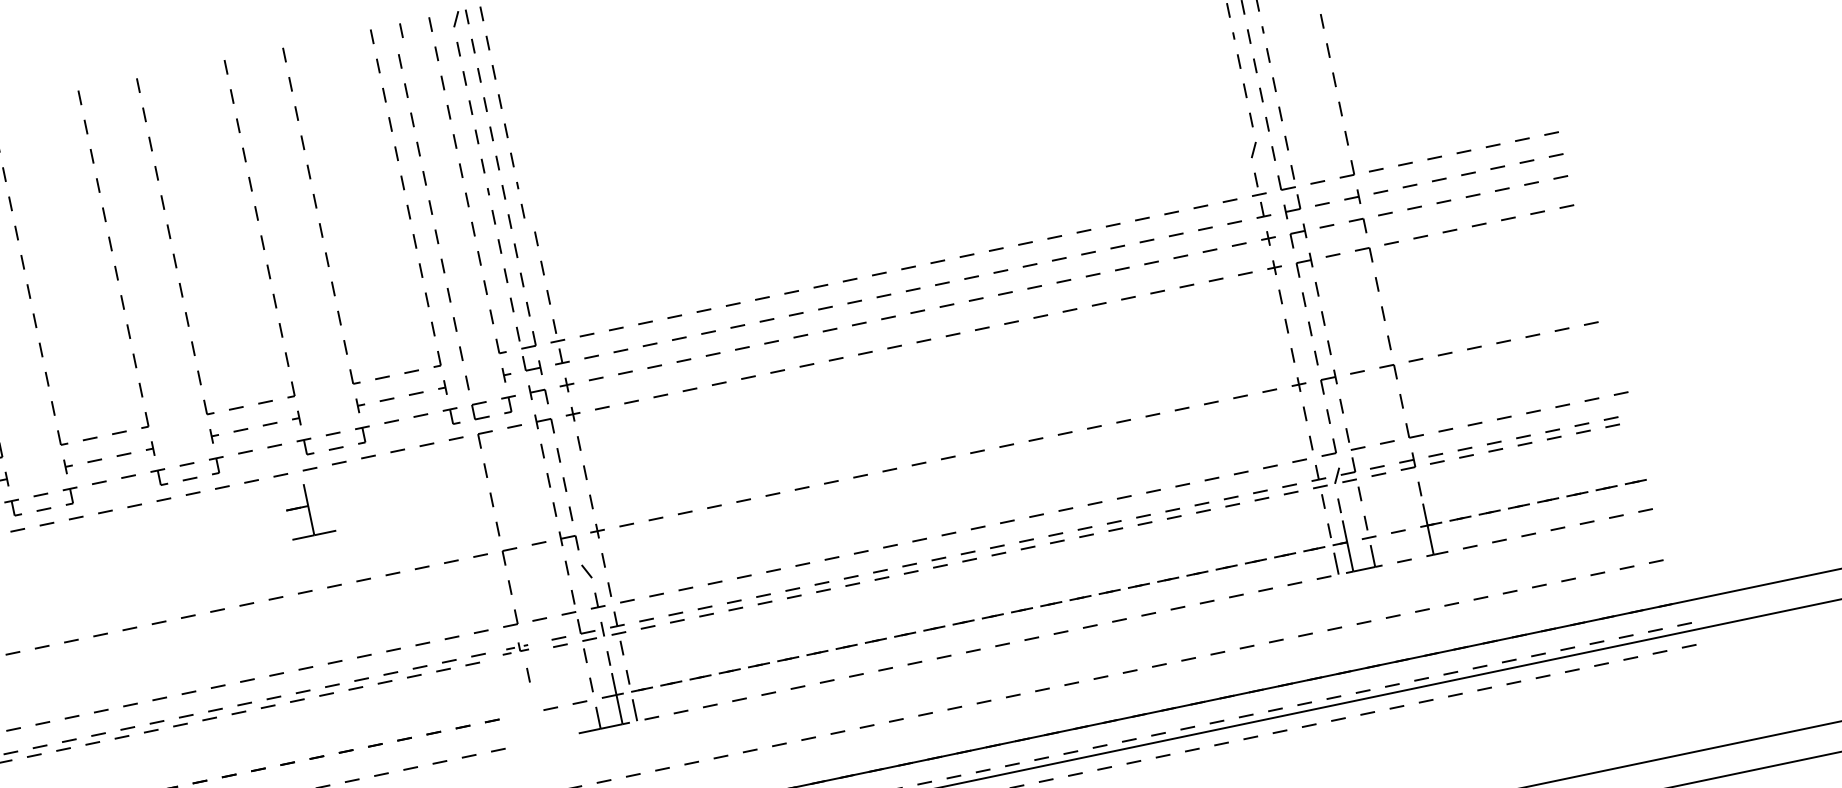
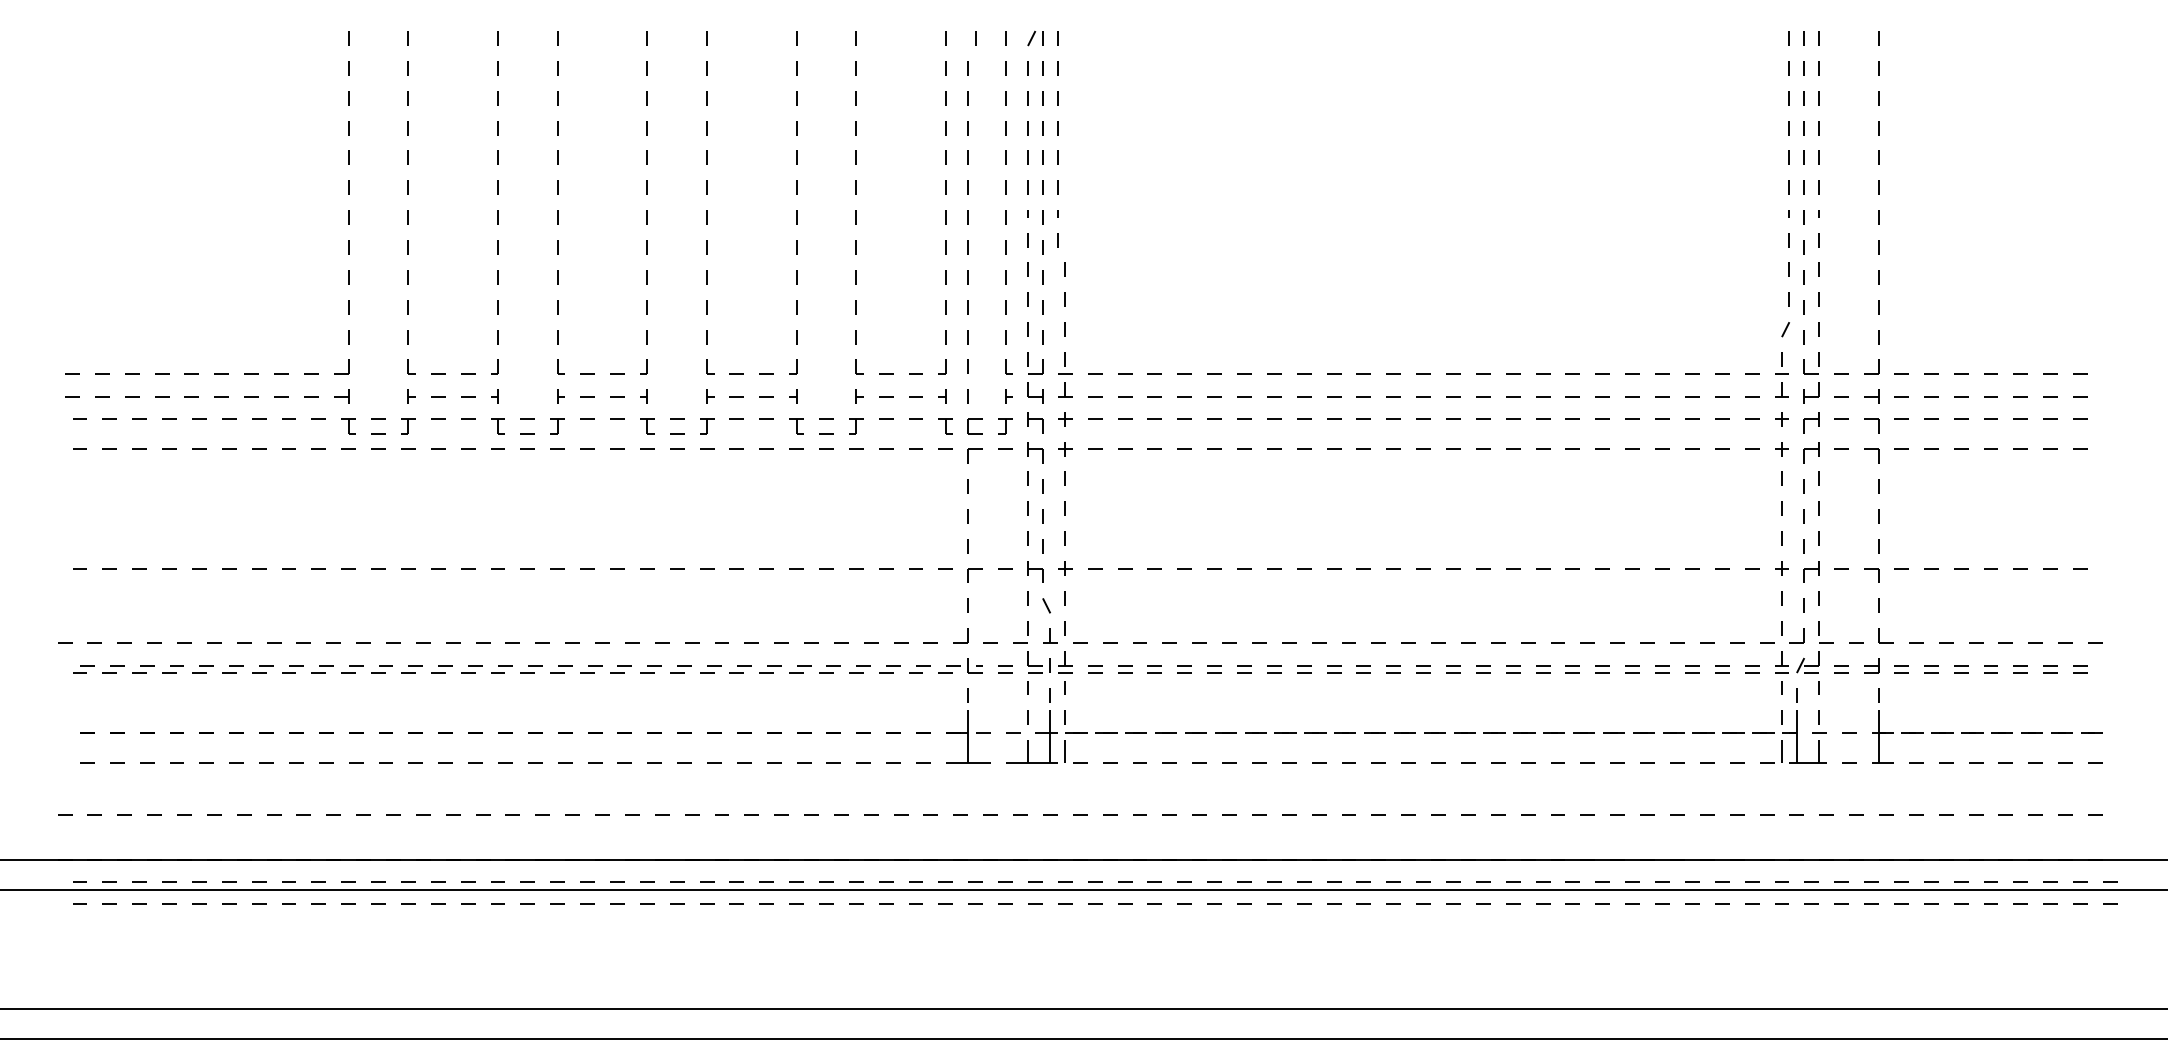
part: (309, 509) -> (968, 736), moved
part: (514, 647) -> (960, 665), size x1.67

